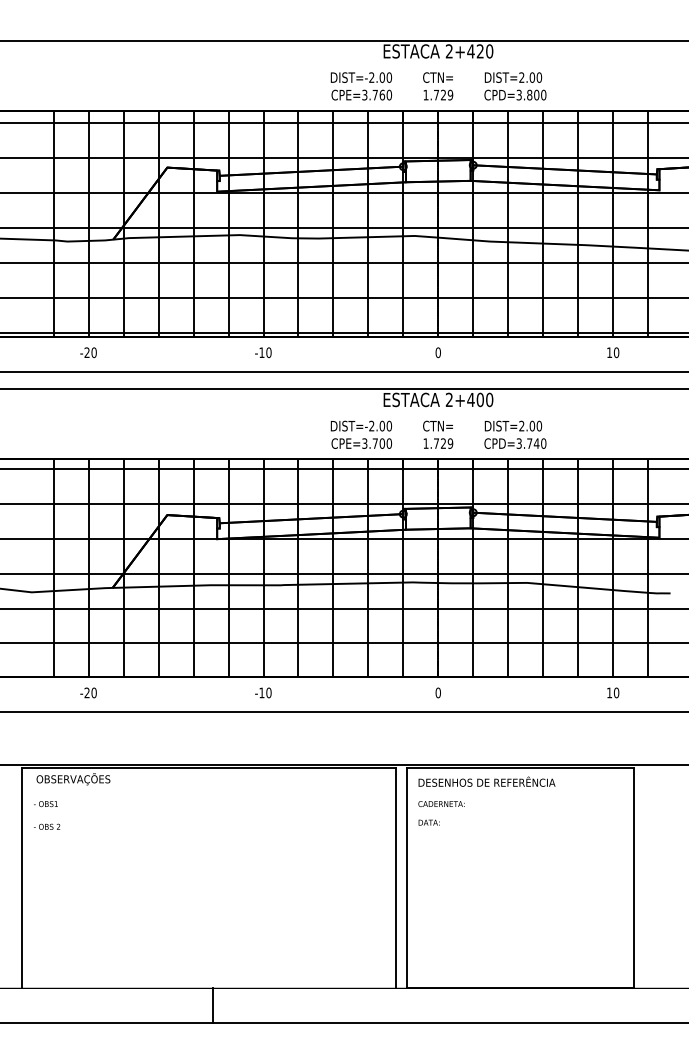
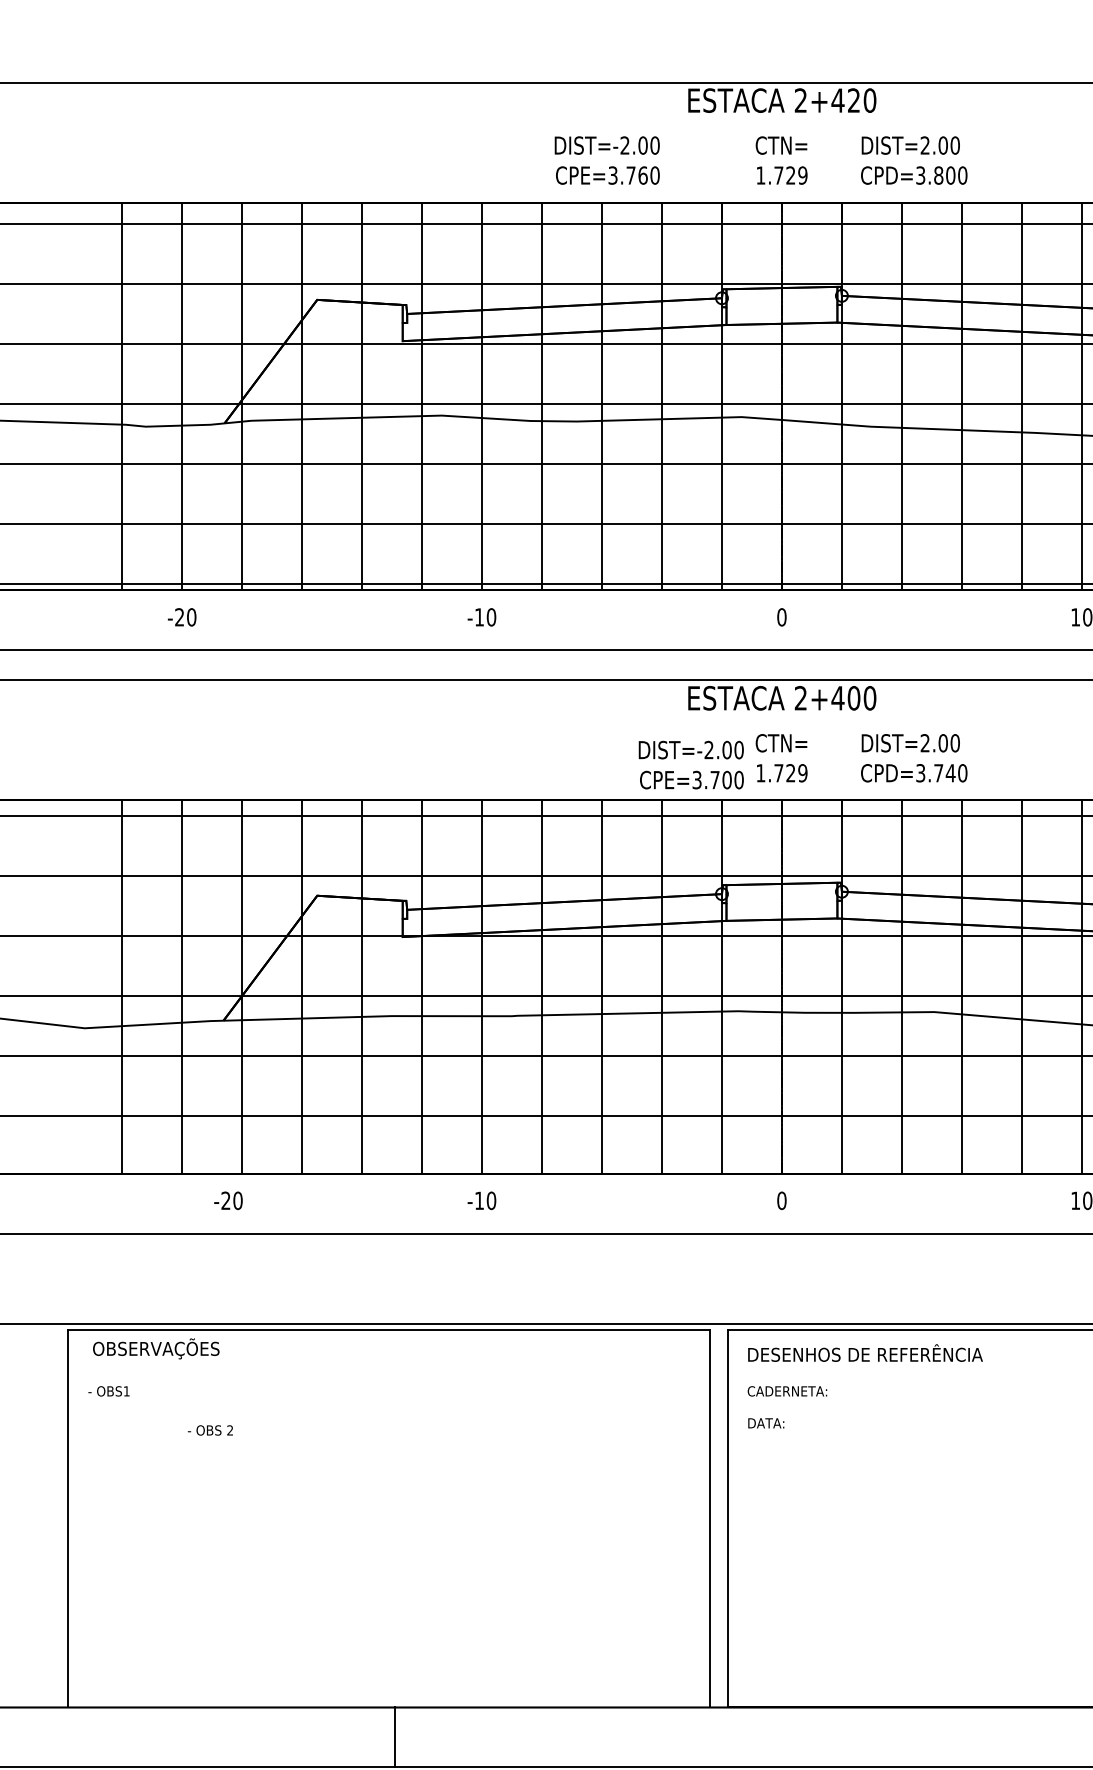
text: (360, 86) -> (605, 160), moved
text: (360, 434) -> (689, 764), moved
text: (88, 692) -> (228, 1200), moved
text: (47, 826) -> (211, 1429), moved

